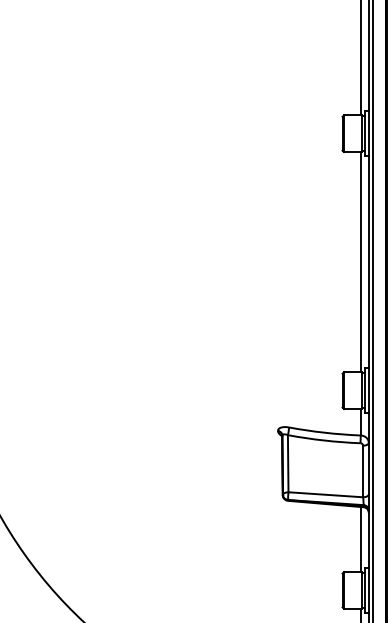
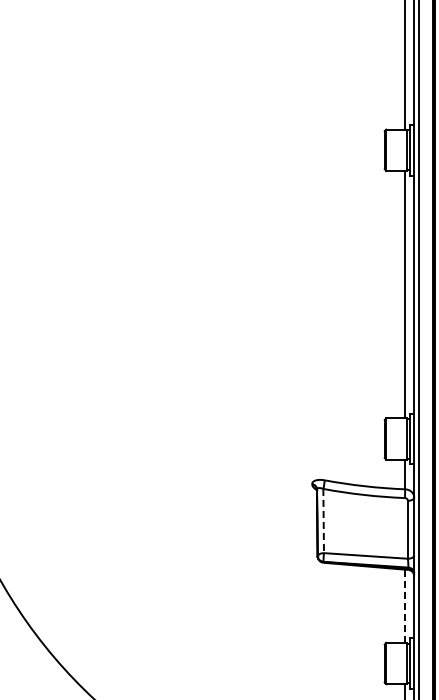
line: (288, 464) -> (323, 521), solid -> dashed
line: (361, 539) -> (405, 606), solid -> dashed

